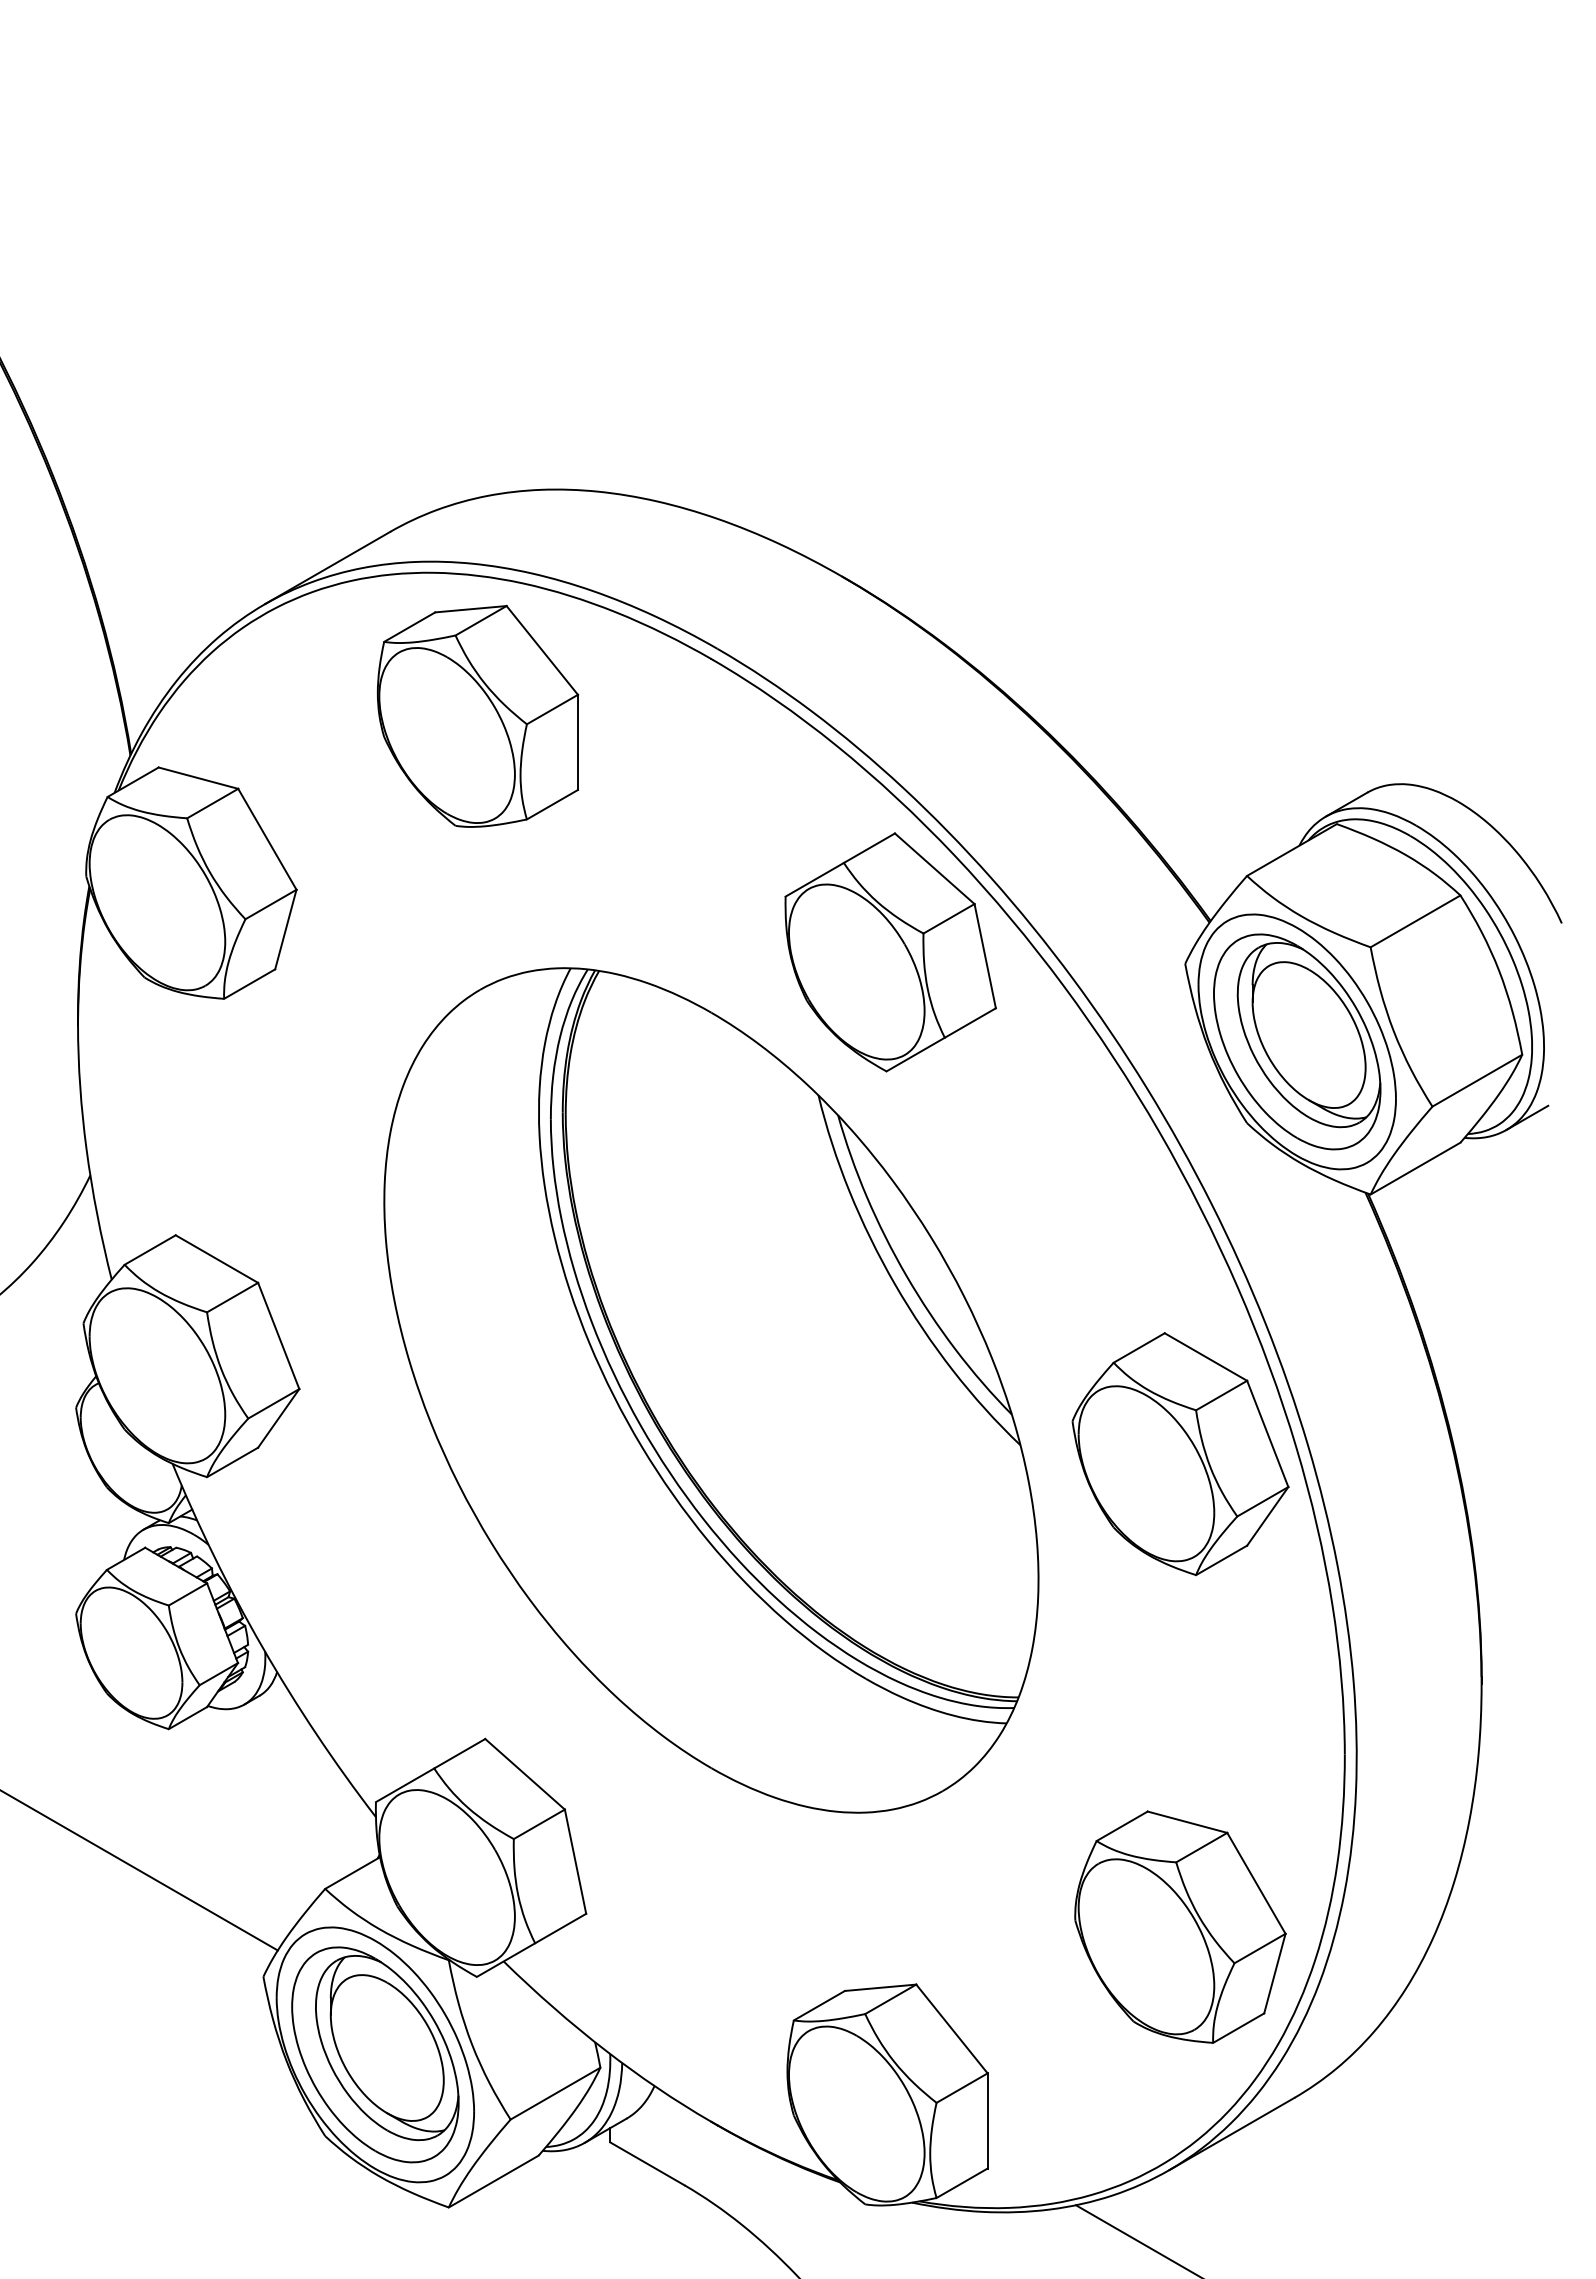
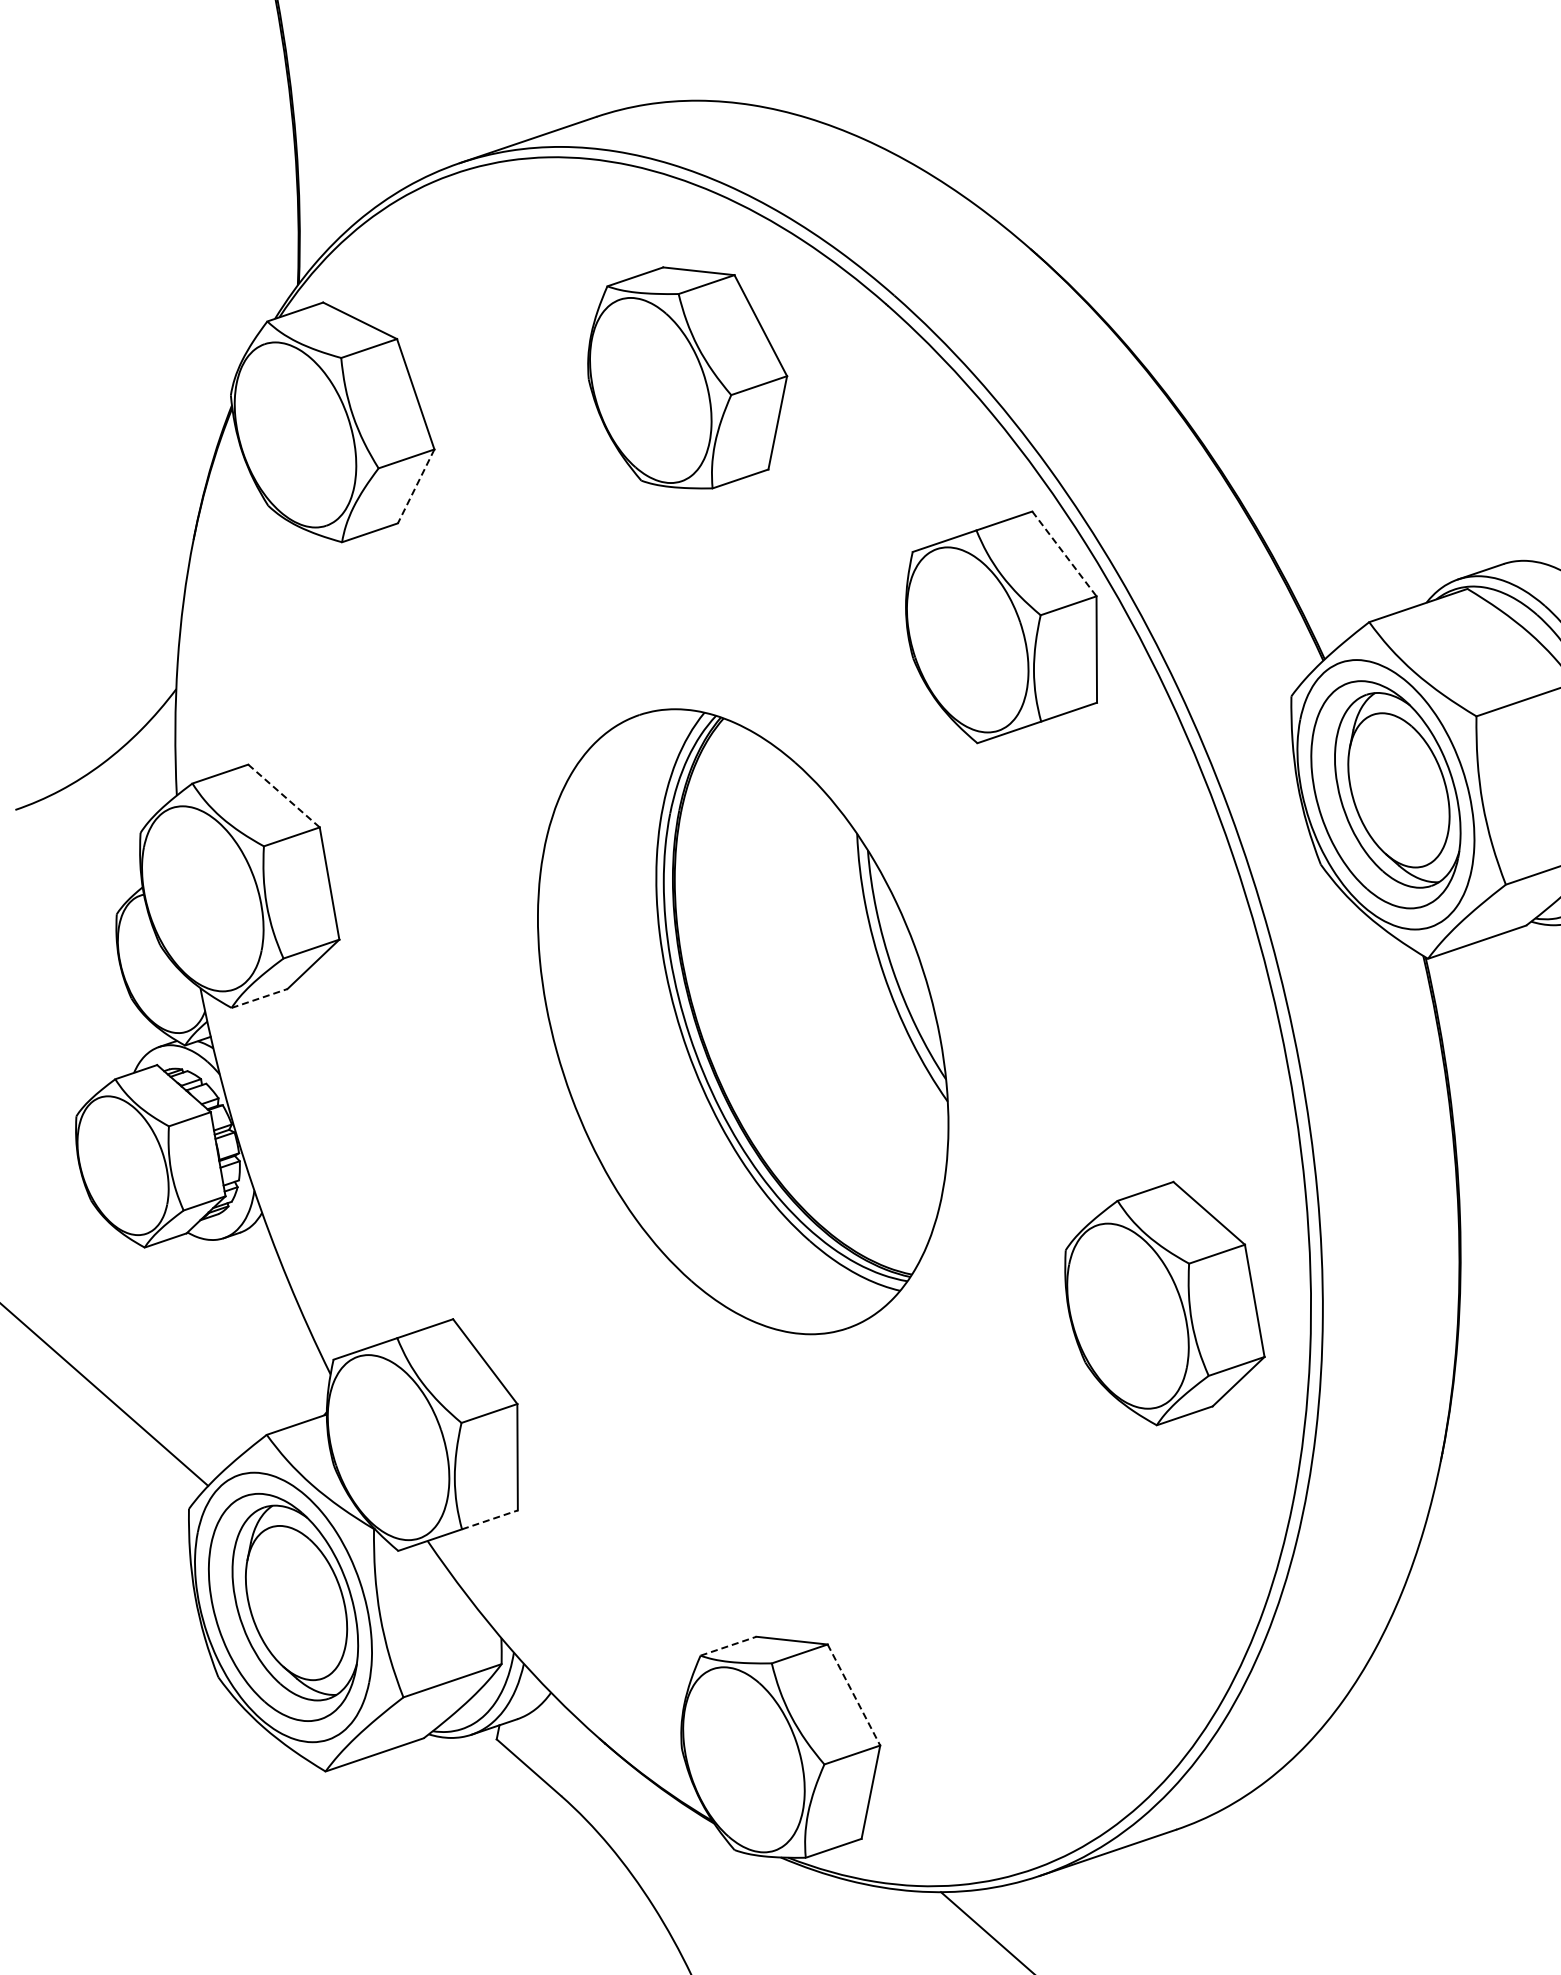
part: (477, 715) -> (684, 376), moved
line: (935, 869) -> (1065, 554), solid -> dashed
line: (285, 930) -> (415, 487), solid -> dashed
line: (216, 1259) -> (283, 796), solid -> dashed
part: (711, 1390) -> (743, 1021), size x0.7
part: (1180, 1454) -> (1165, 1303), moved
line: (233, 1462) -> (260, 998), solid -> dashed
part: (1180, 1926) -> (1098, 1639), removed
line: (561, 1928) -> (490, 1519), solid -> dashed
line: (819, 2005) -> (728, 1646), solid -> dashed
line: (951, 2028) -> (853, 1694), solid -> dashed

